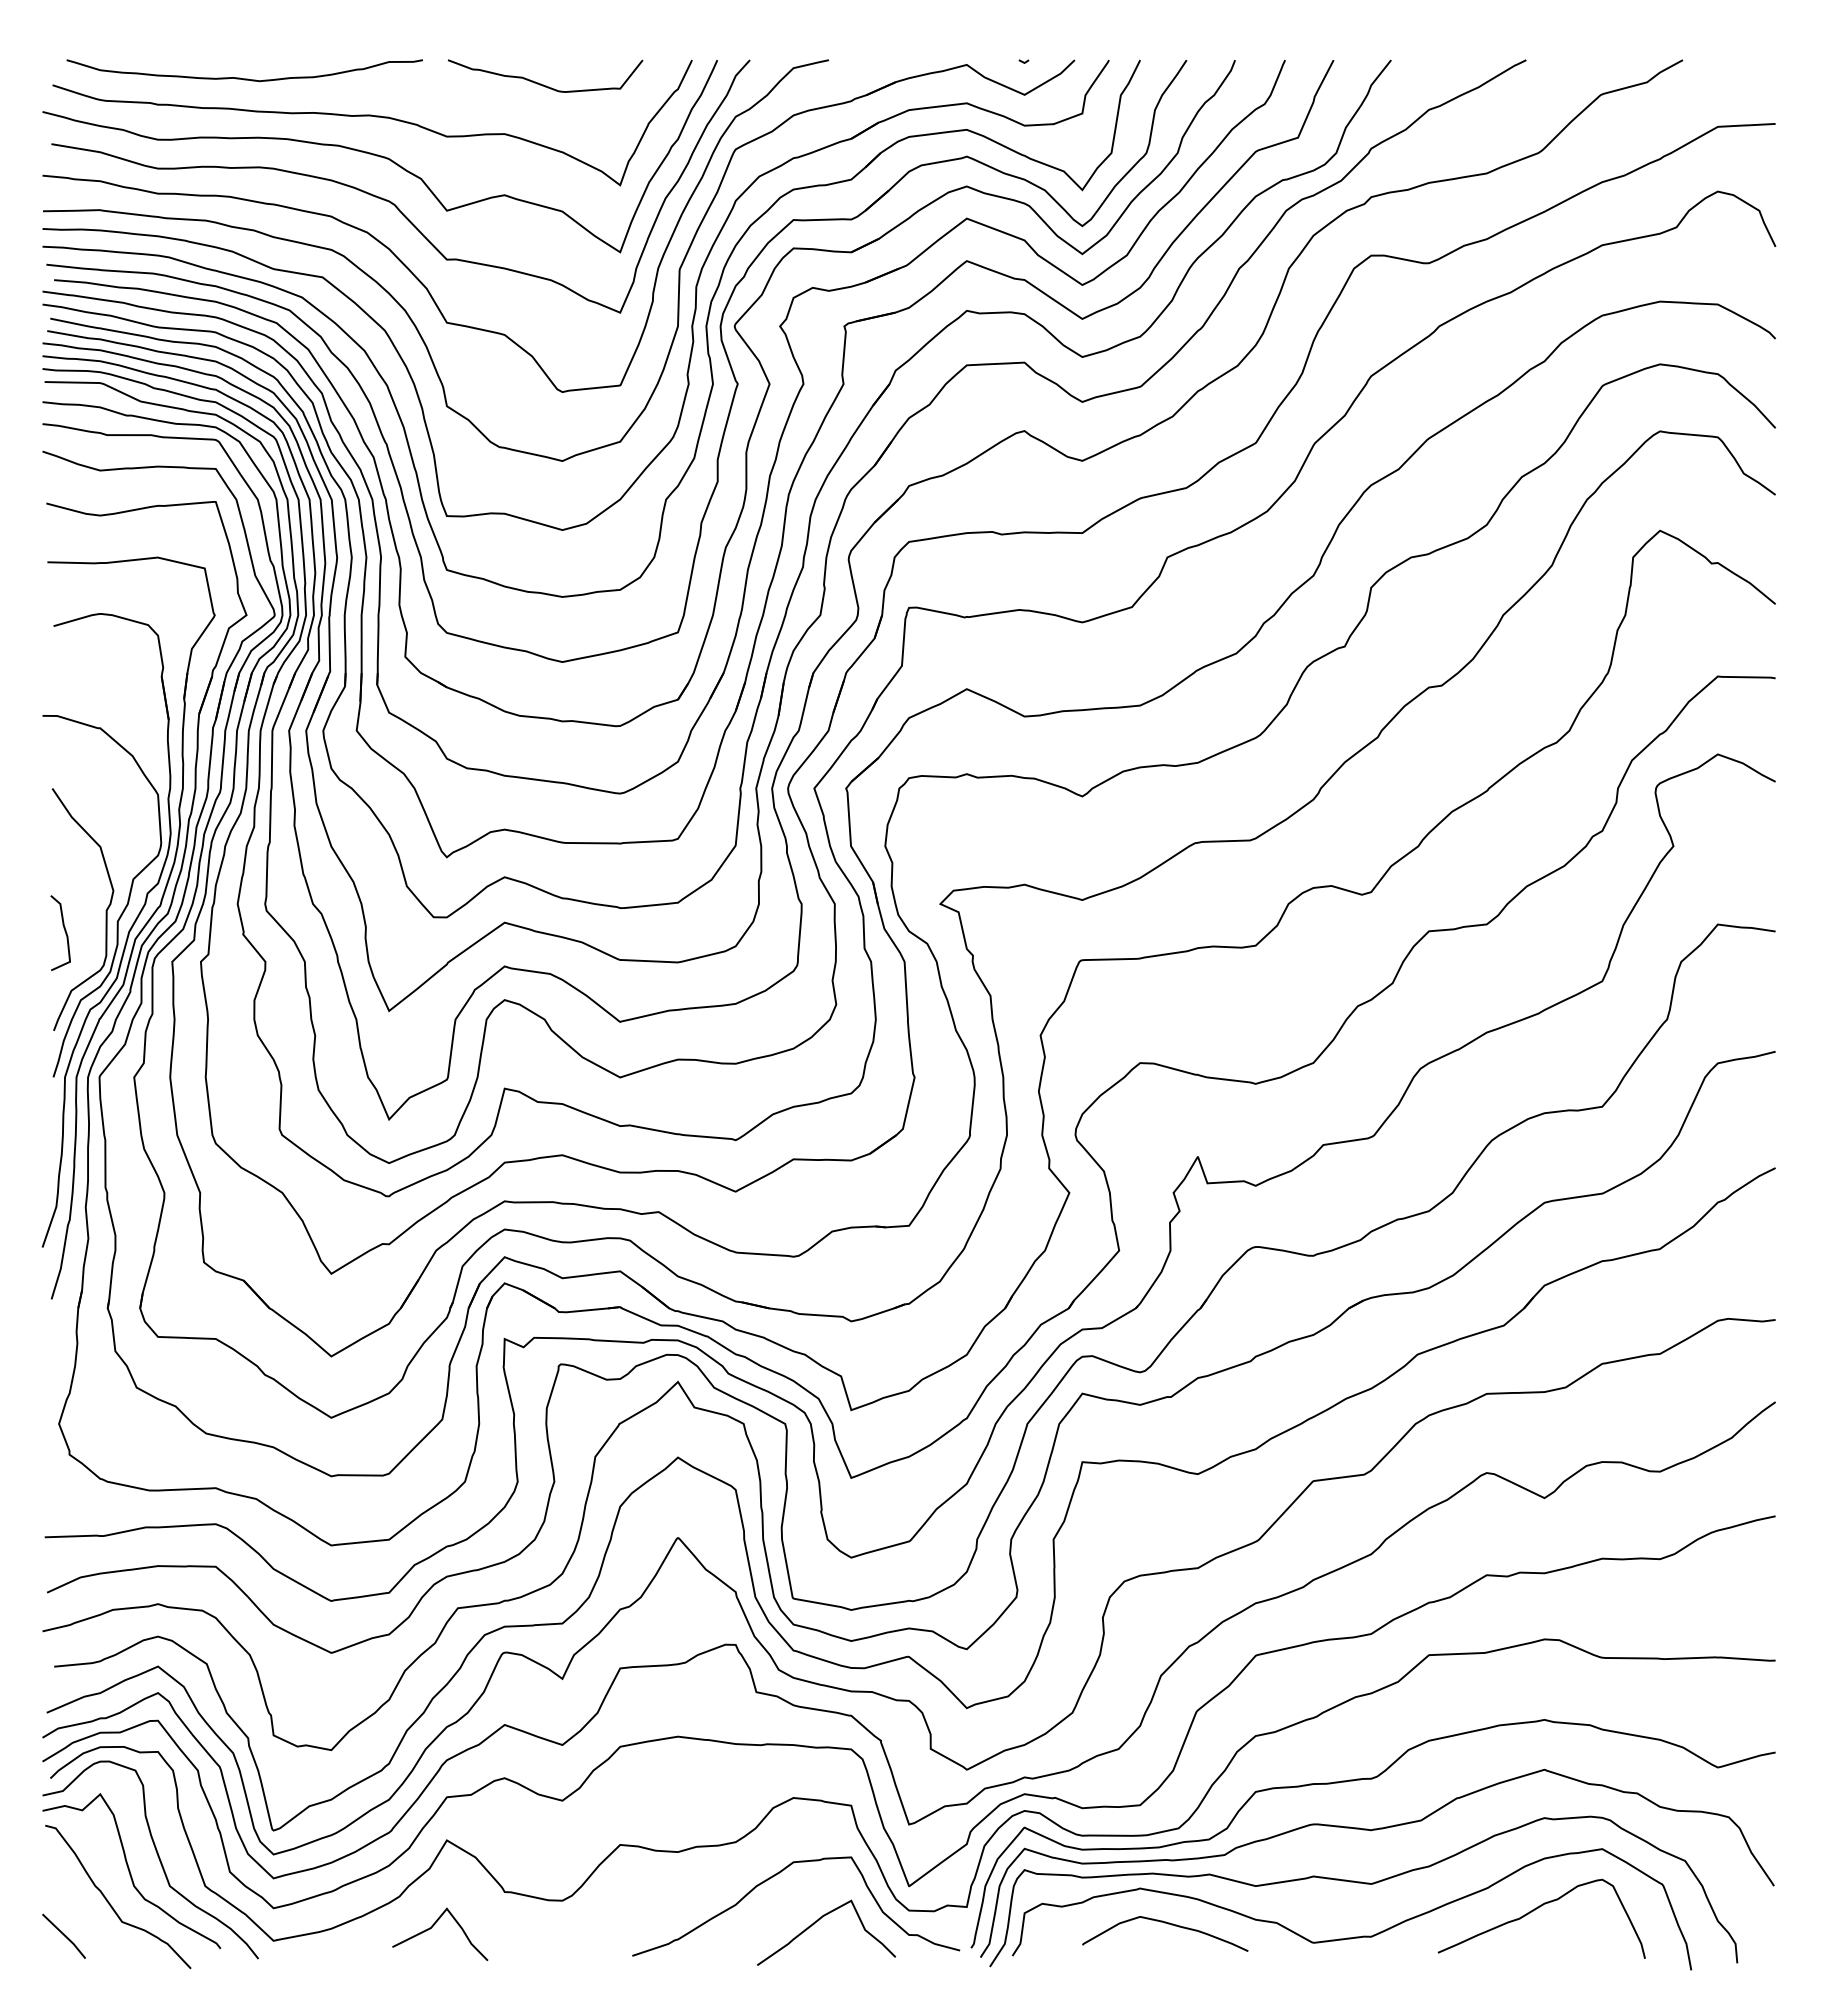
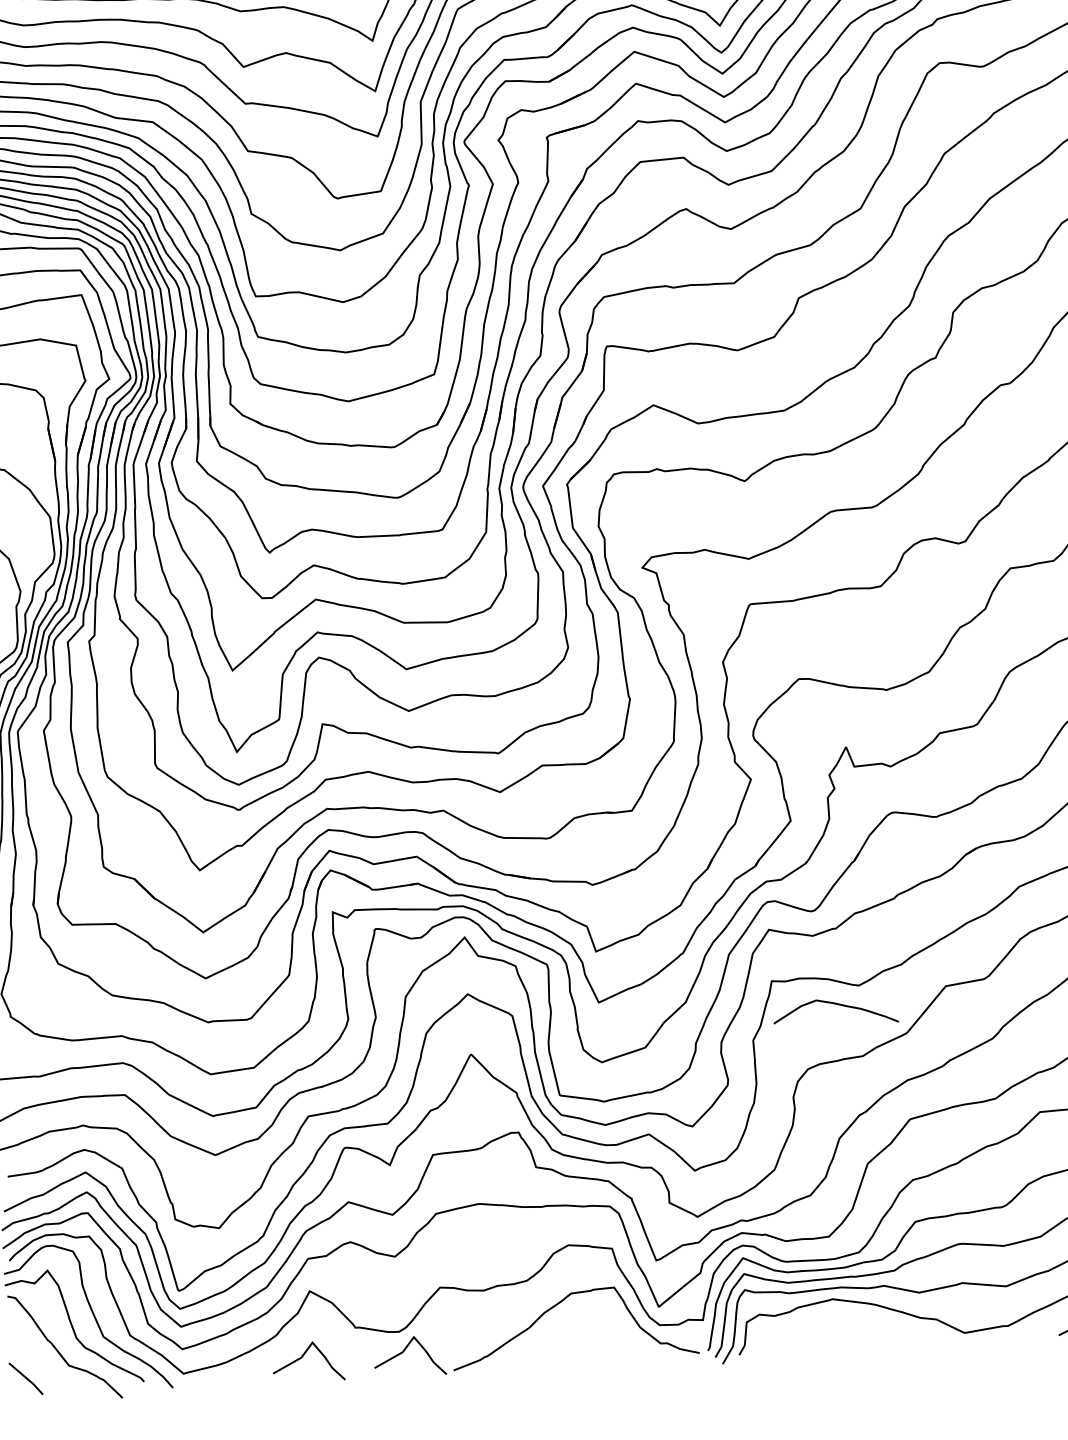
curve: (818, 1921) -> (592, 1337), removed
curve: (1168, 1924) -> (837, 1005), moved
curve: (568, 1926) -> (404, 1350), added

